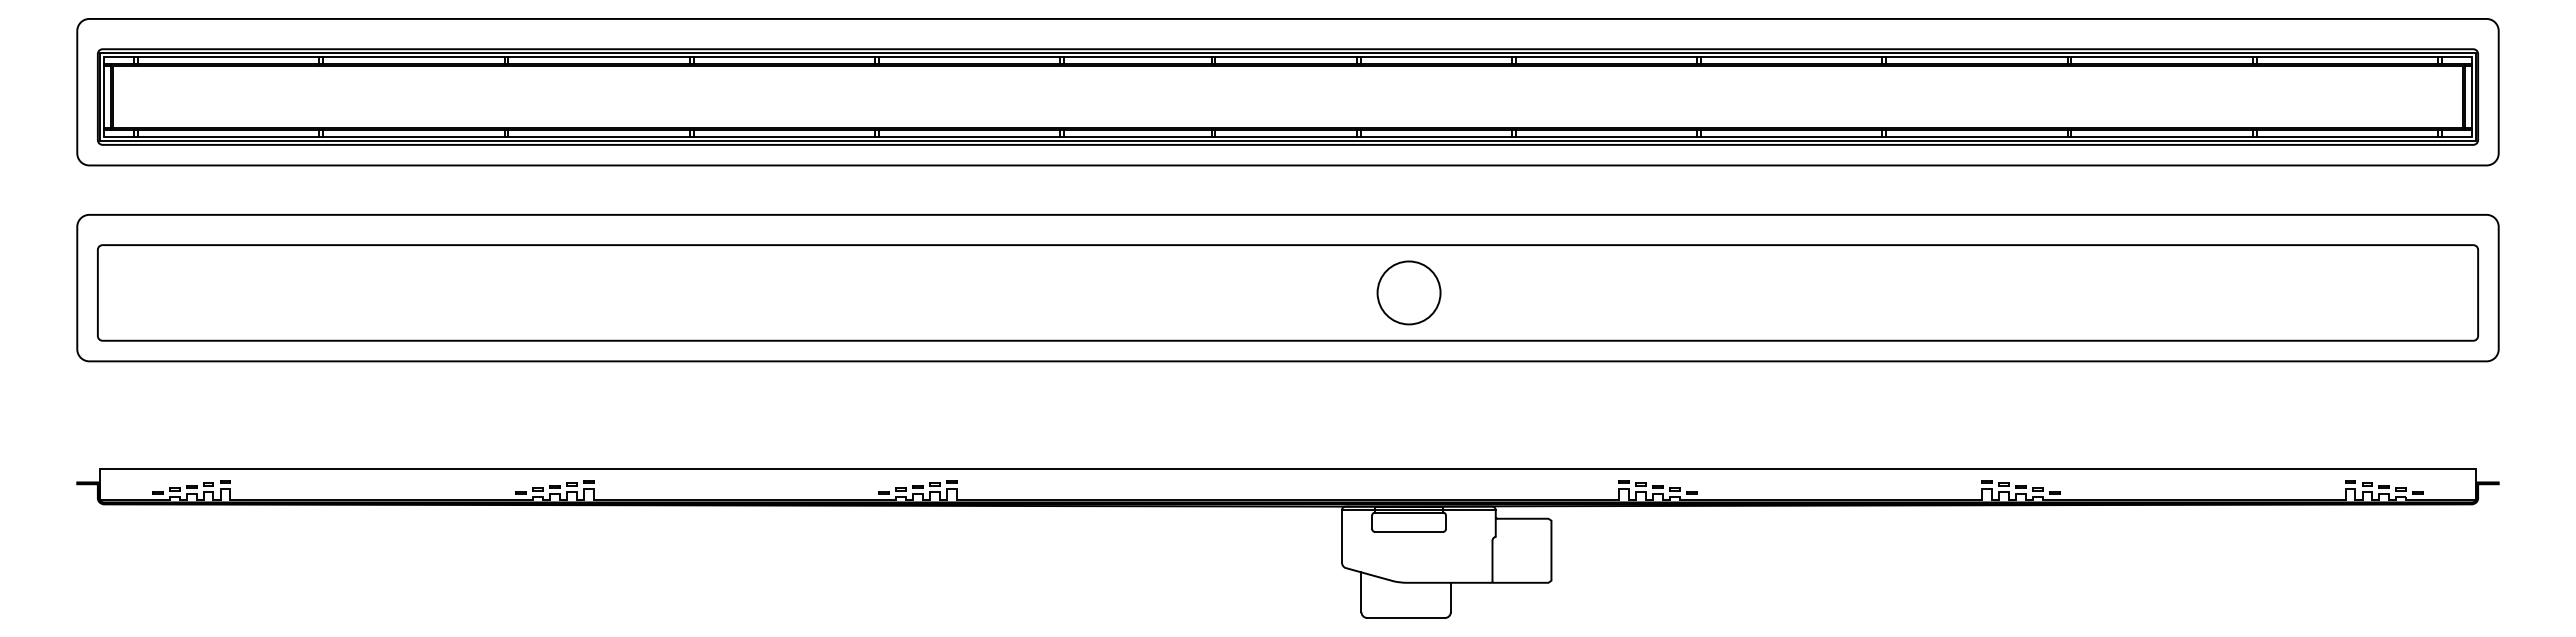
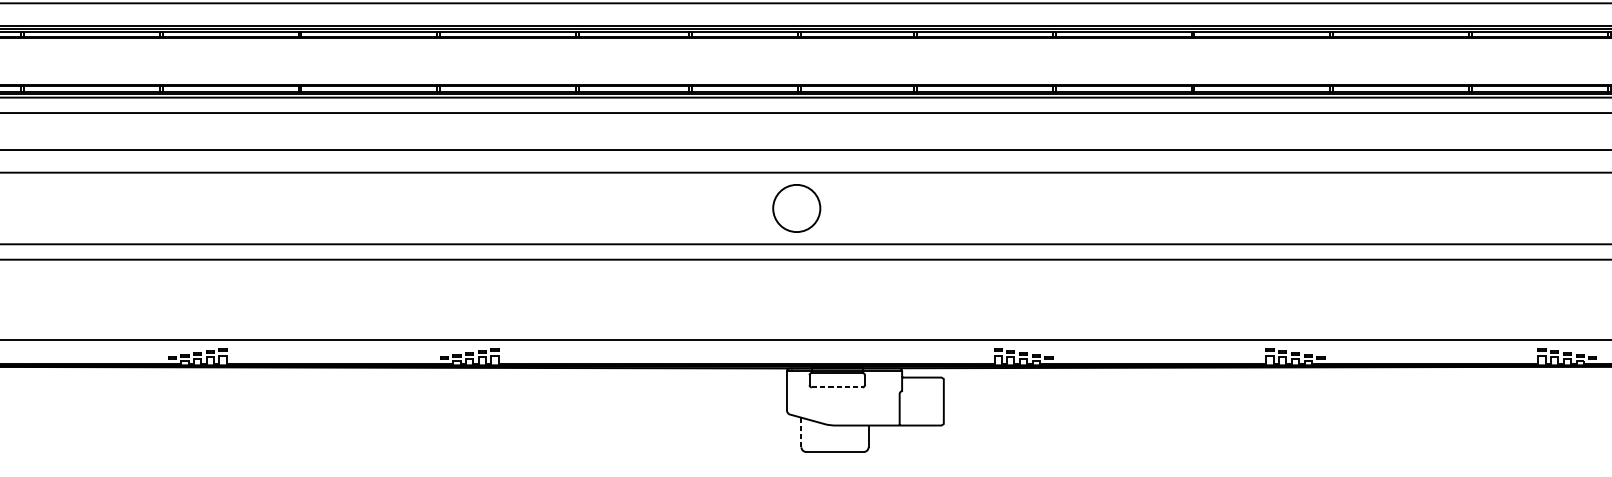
circle: (1408, 292) -> (796, 208), moved
line: (1409, 531) -> (837, 387), solid -> dashed
line: (1361, 592) -> (801, 432), solid -> dashed

